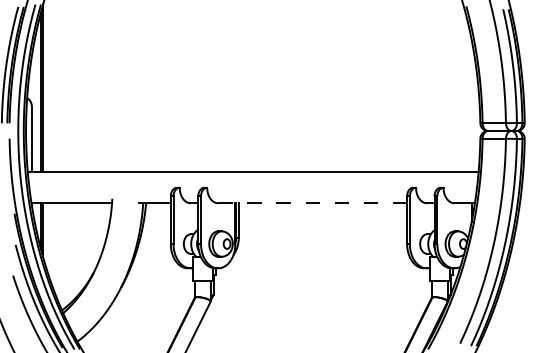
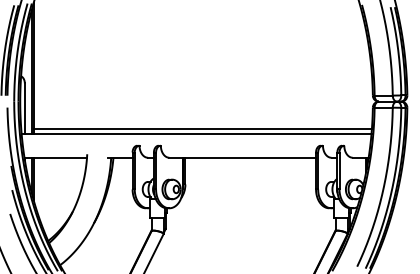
line: (261, 165) -> (203, 128), added
line: (313, 203) -> (243, 157), dashed -> solid

